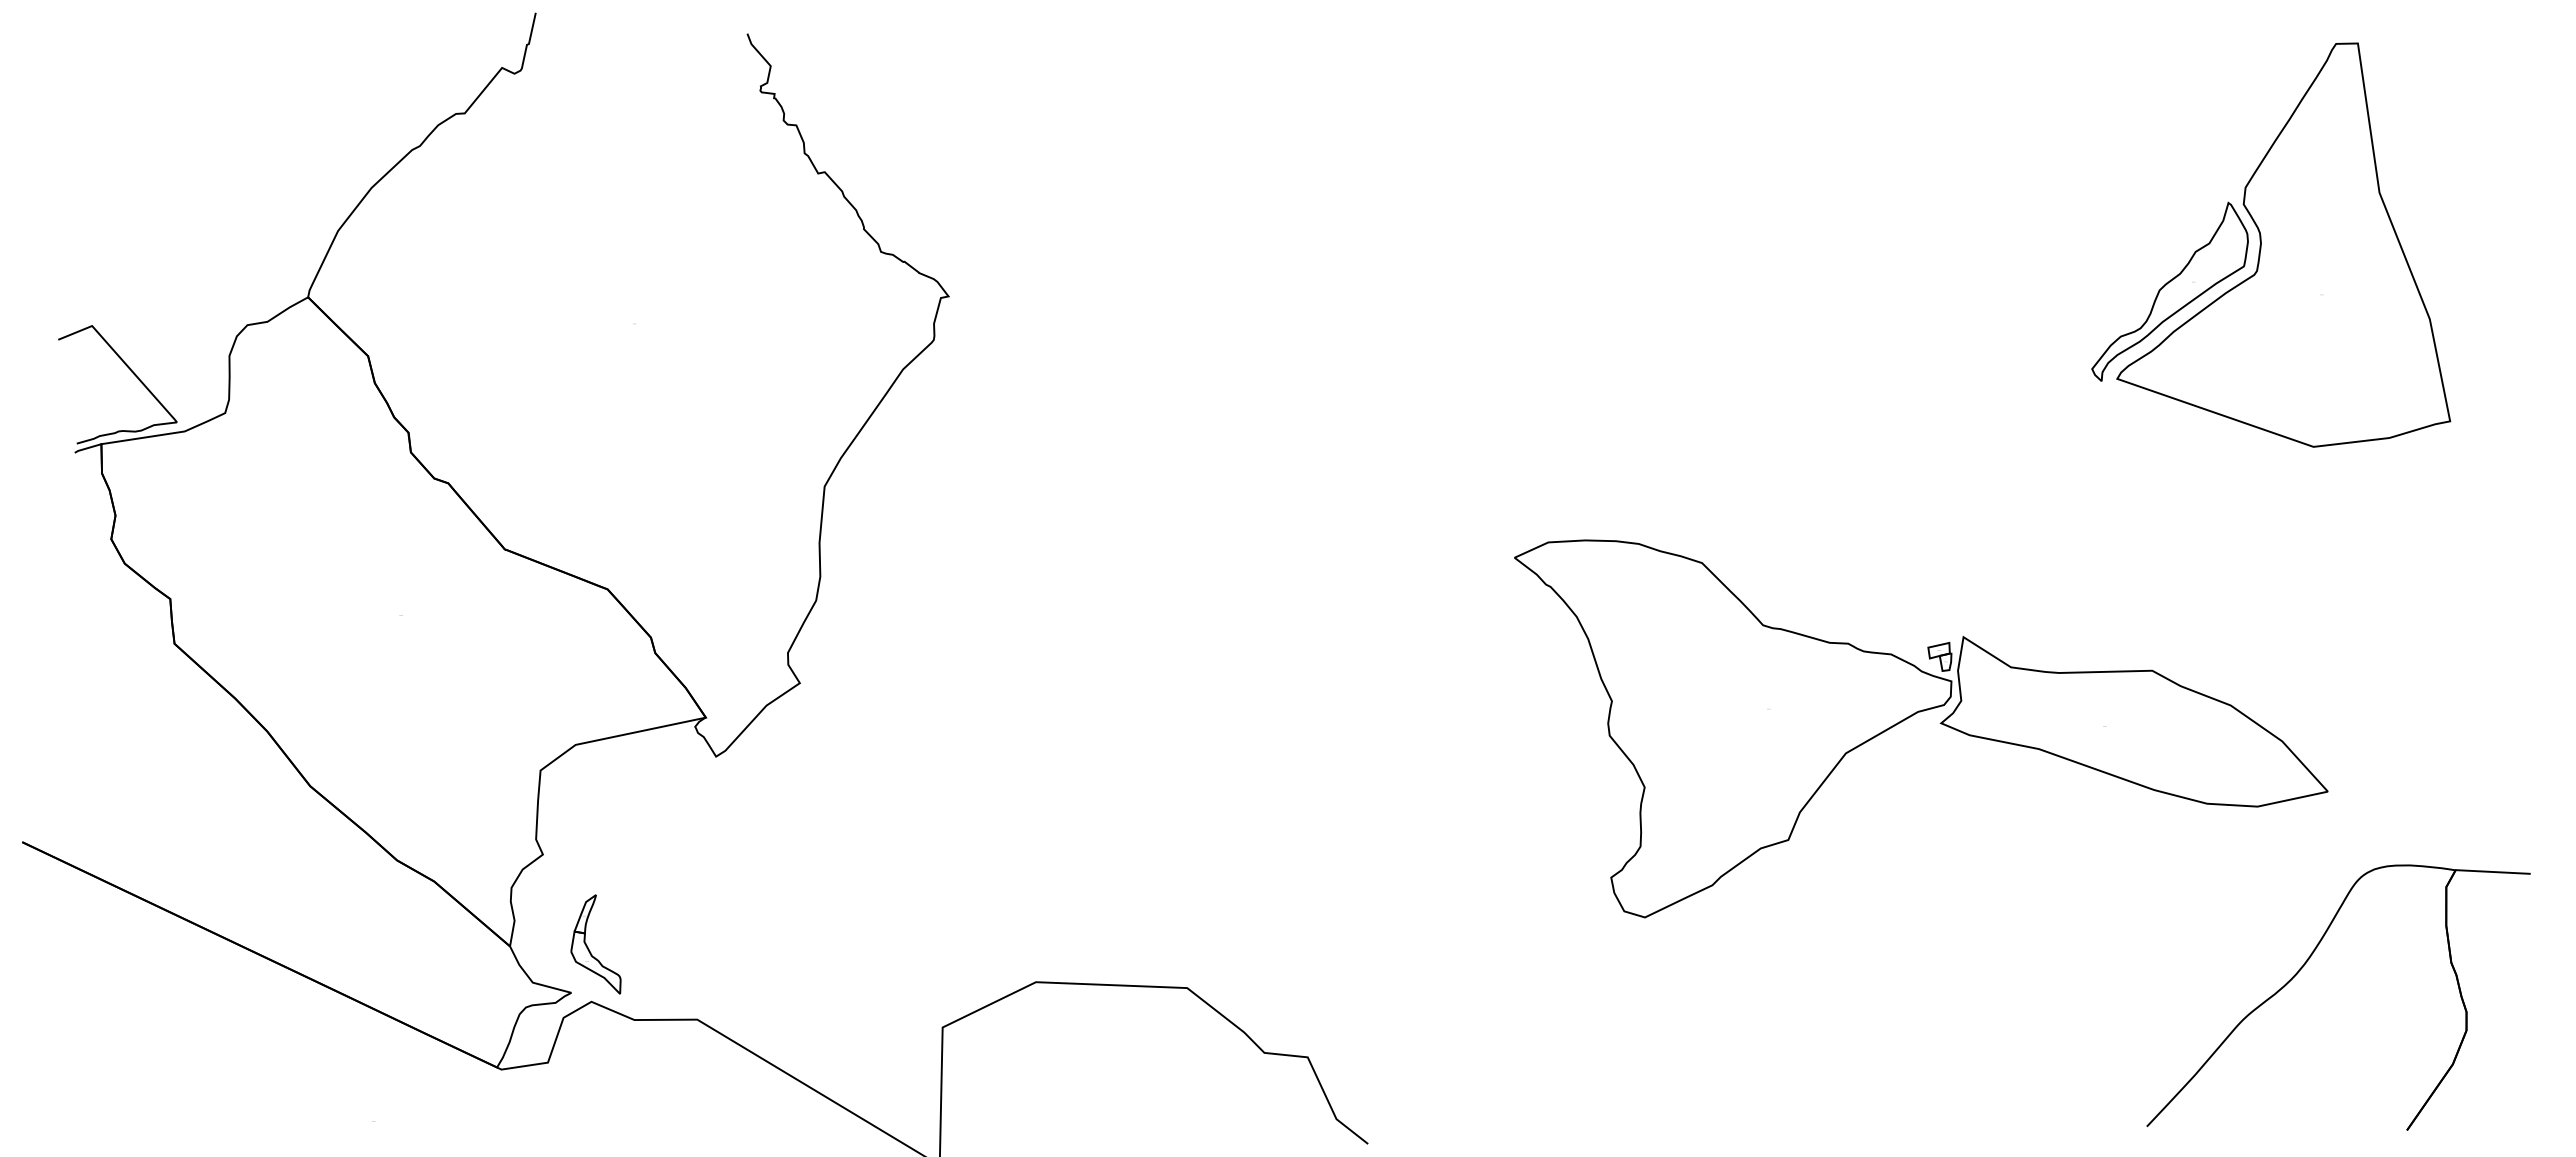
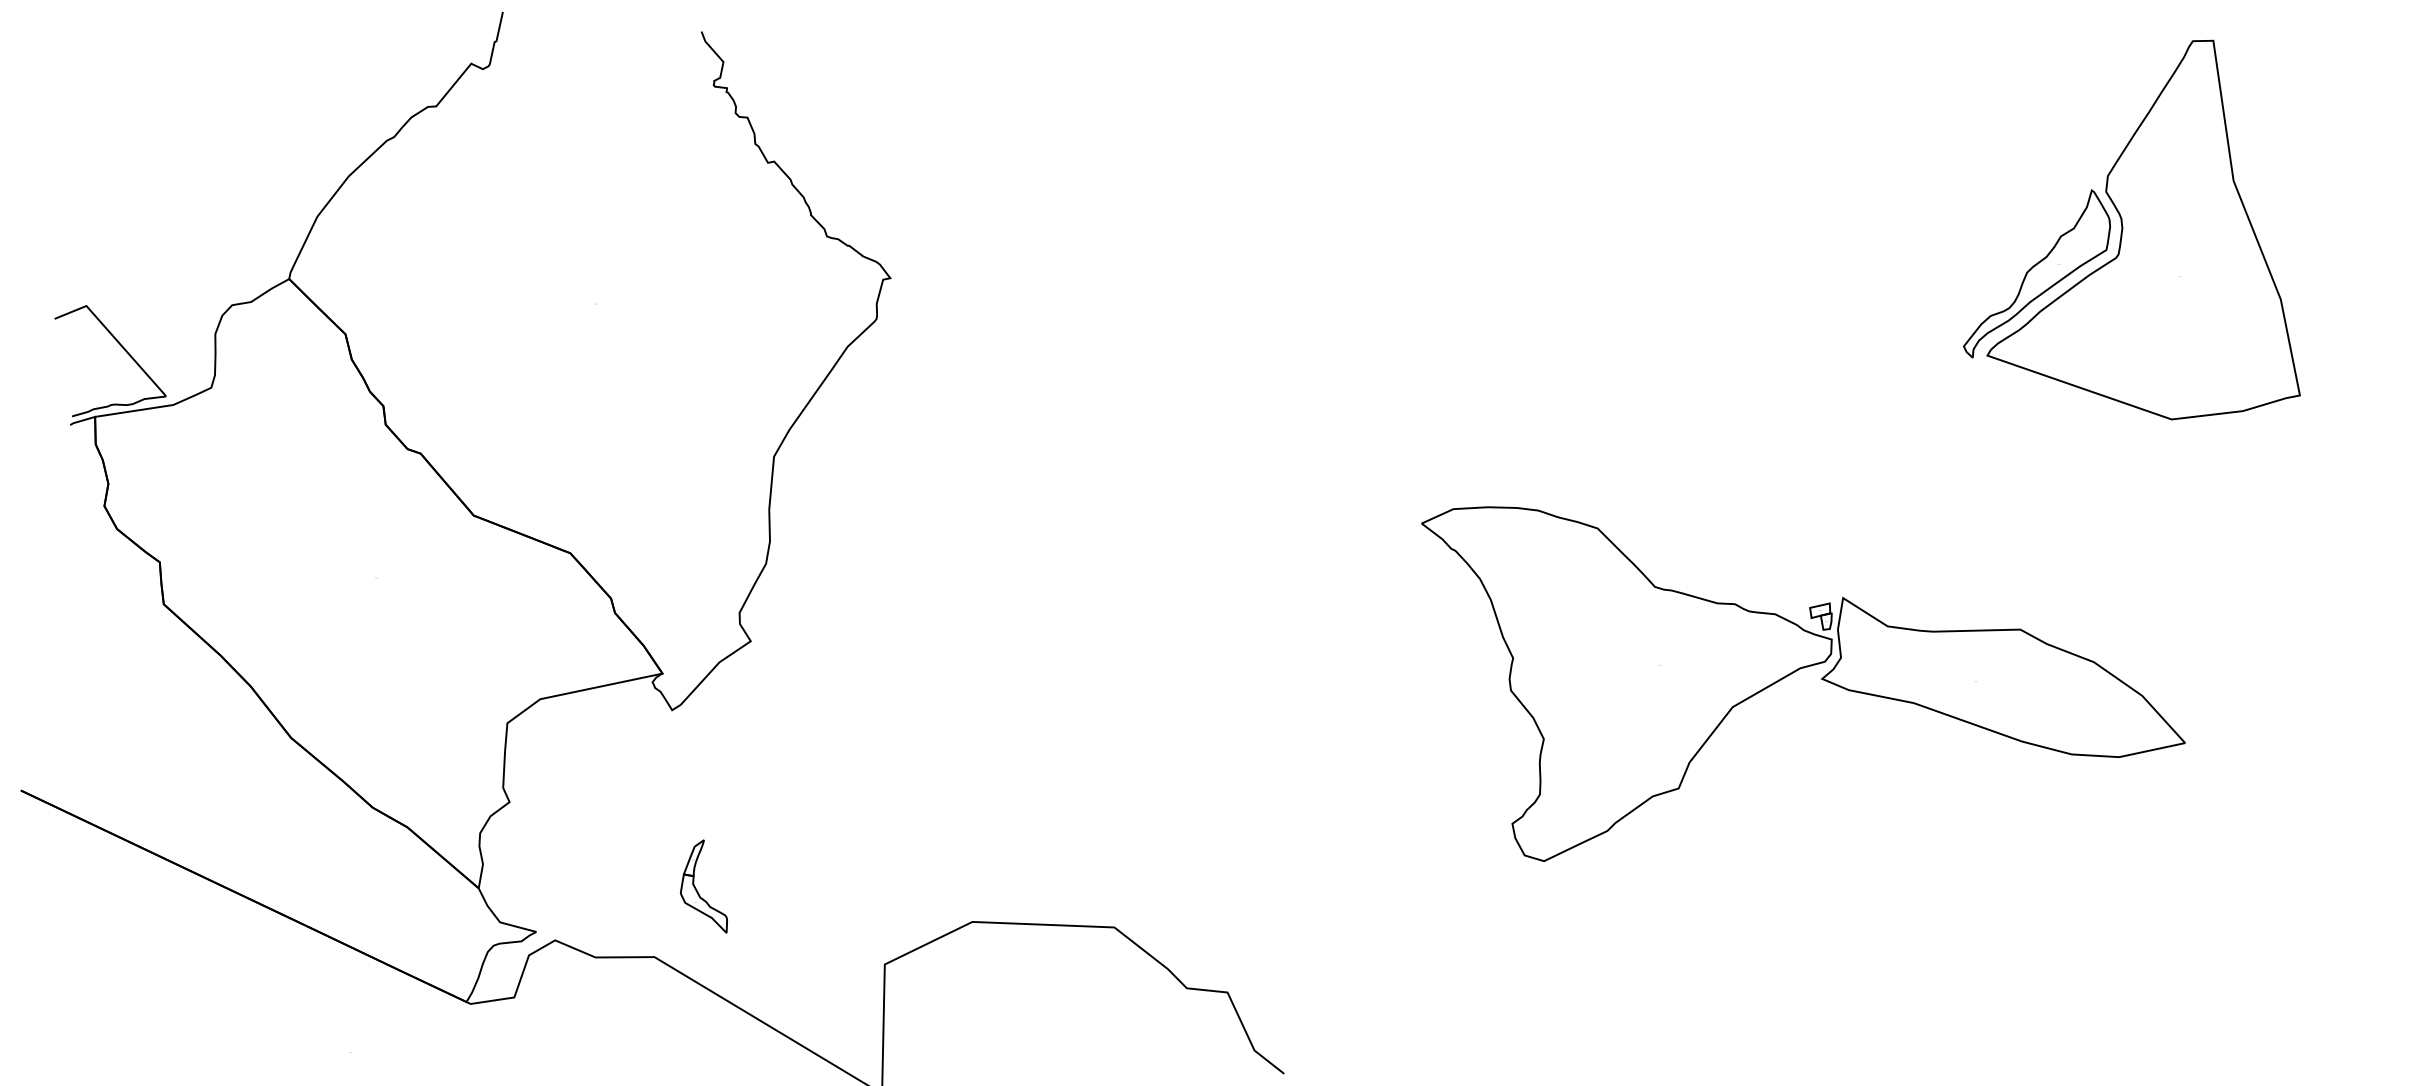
part: (588, 947) -> (696, 889), moved
part: (2303, 967) -> (2162, 908), removed

